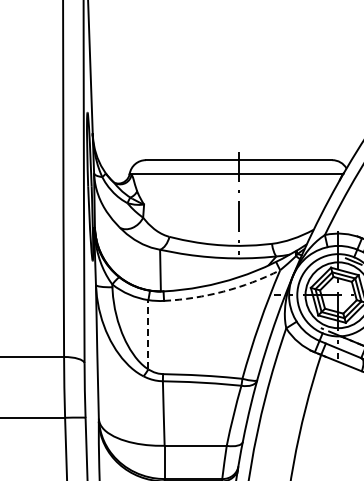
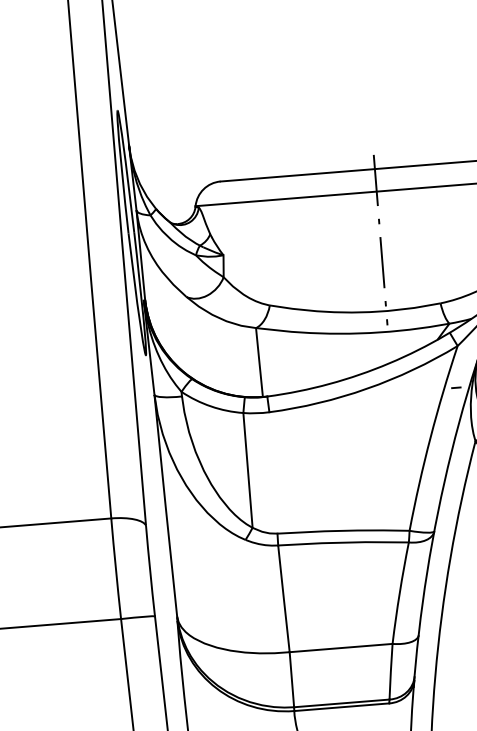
arc: (223, 291) -> (366, 388), dashed -> solid
line: (148, 334) -> (248, 469), dashed -> solid

